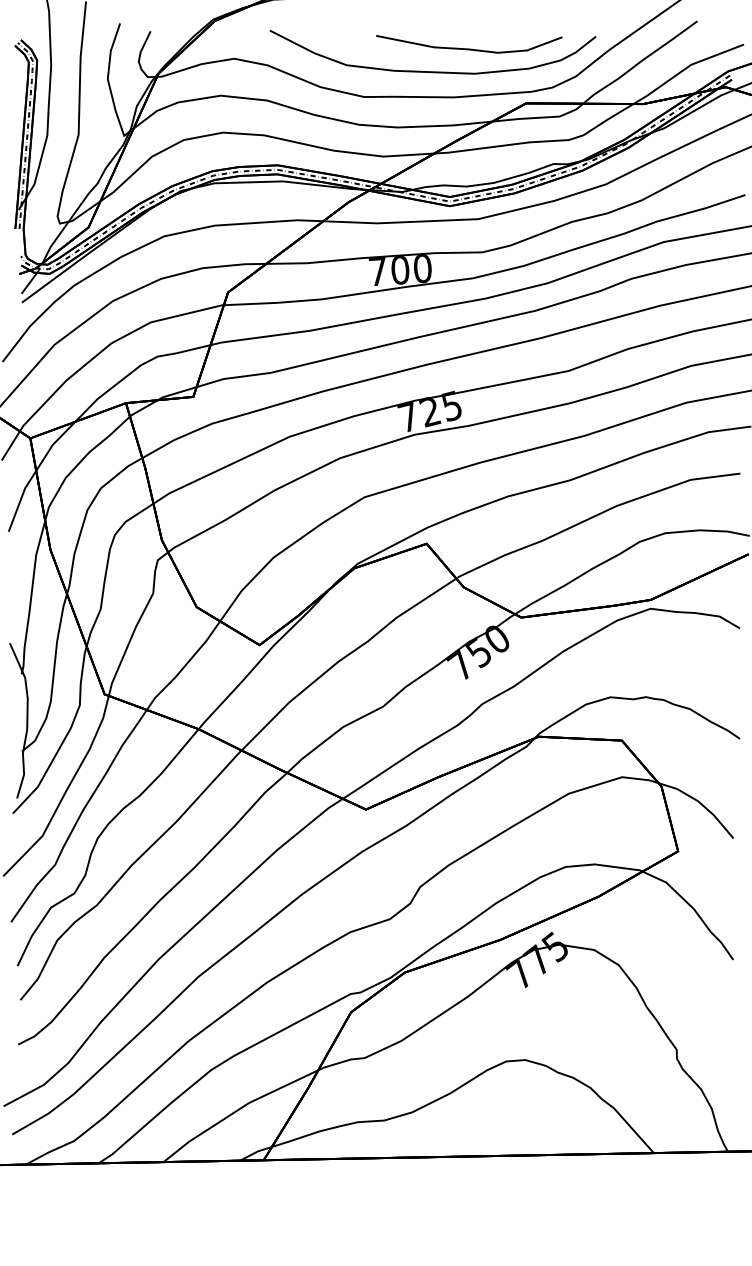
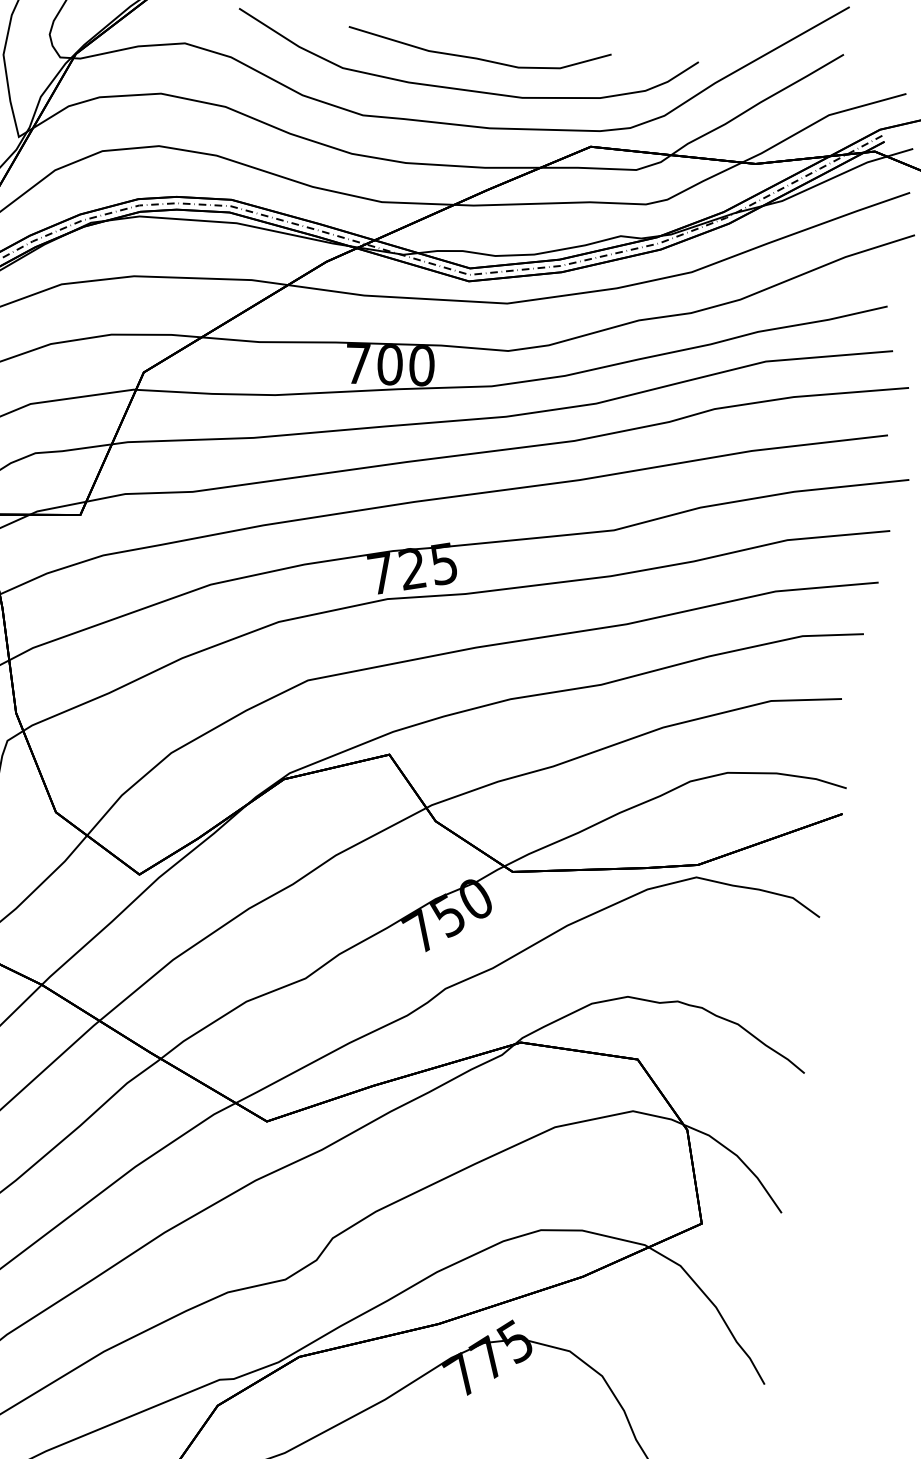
curve: (469, 48) -> (478, 57), moved

